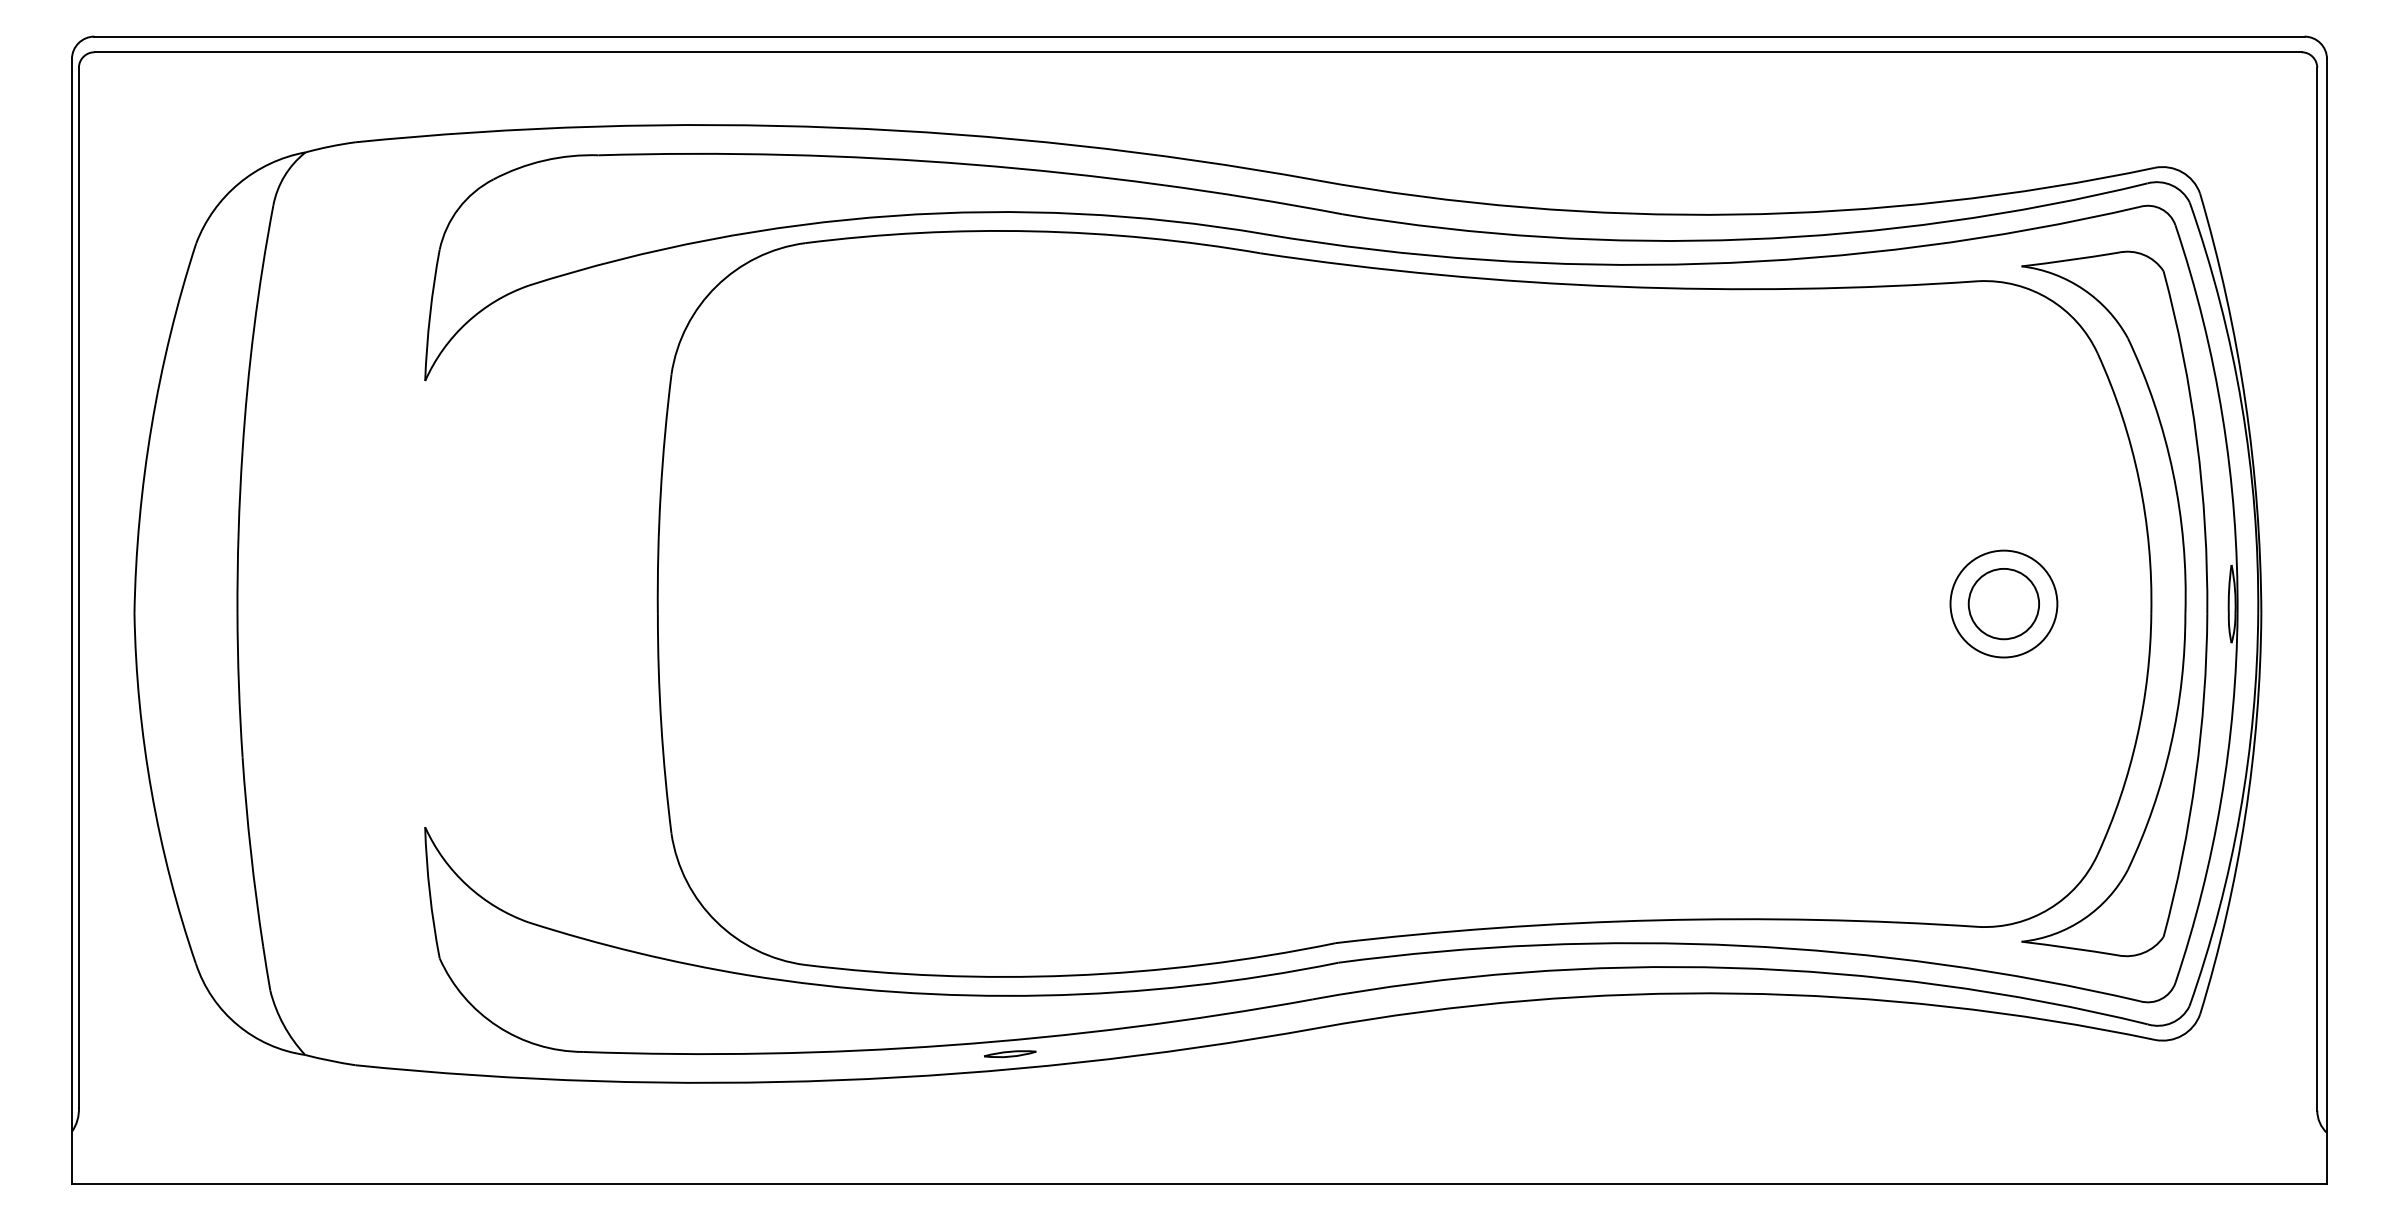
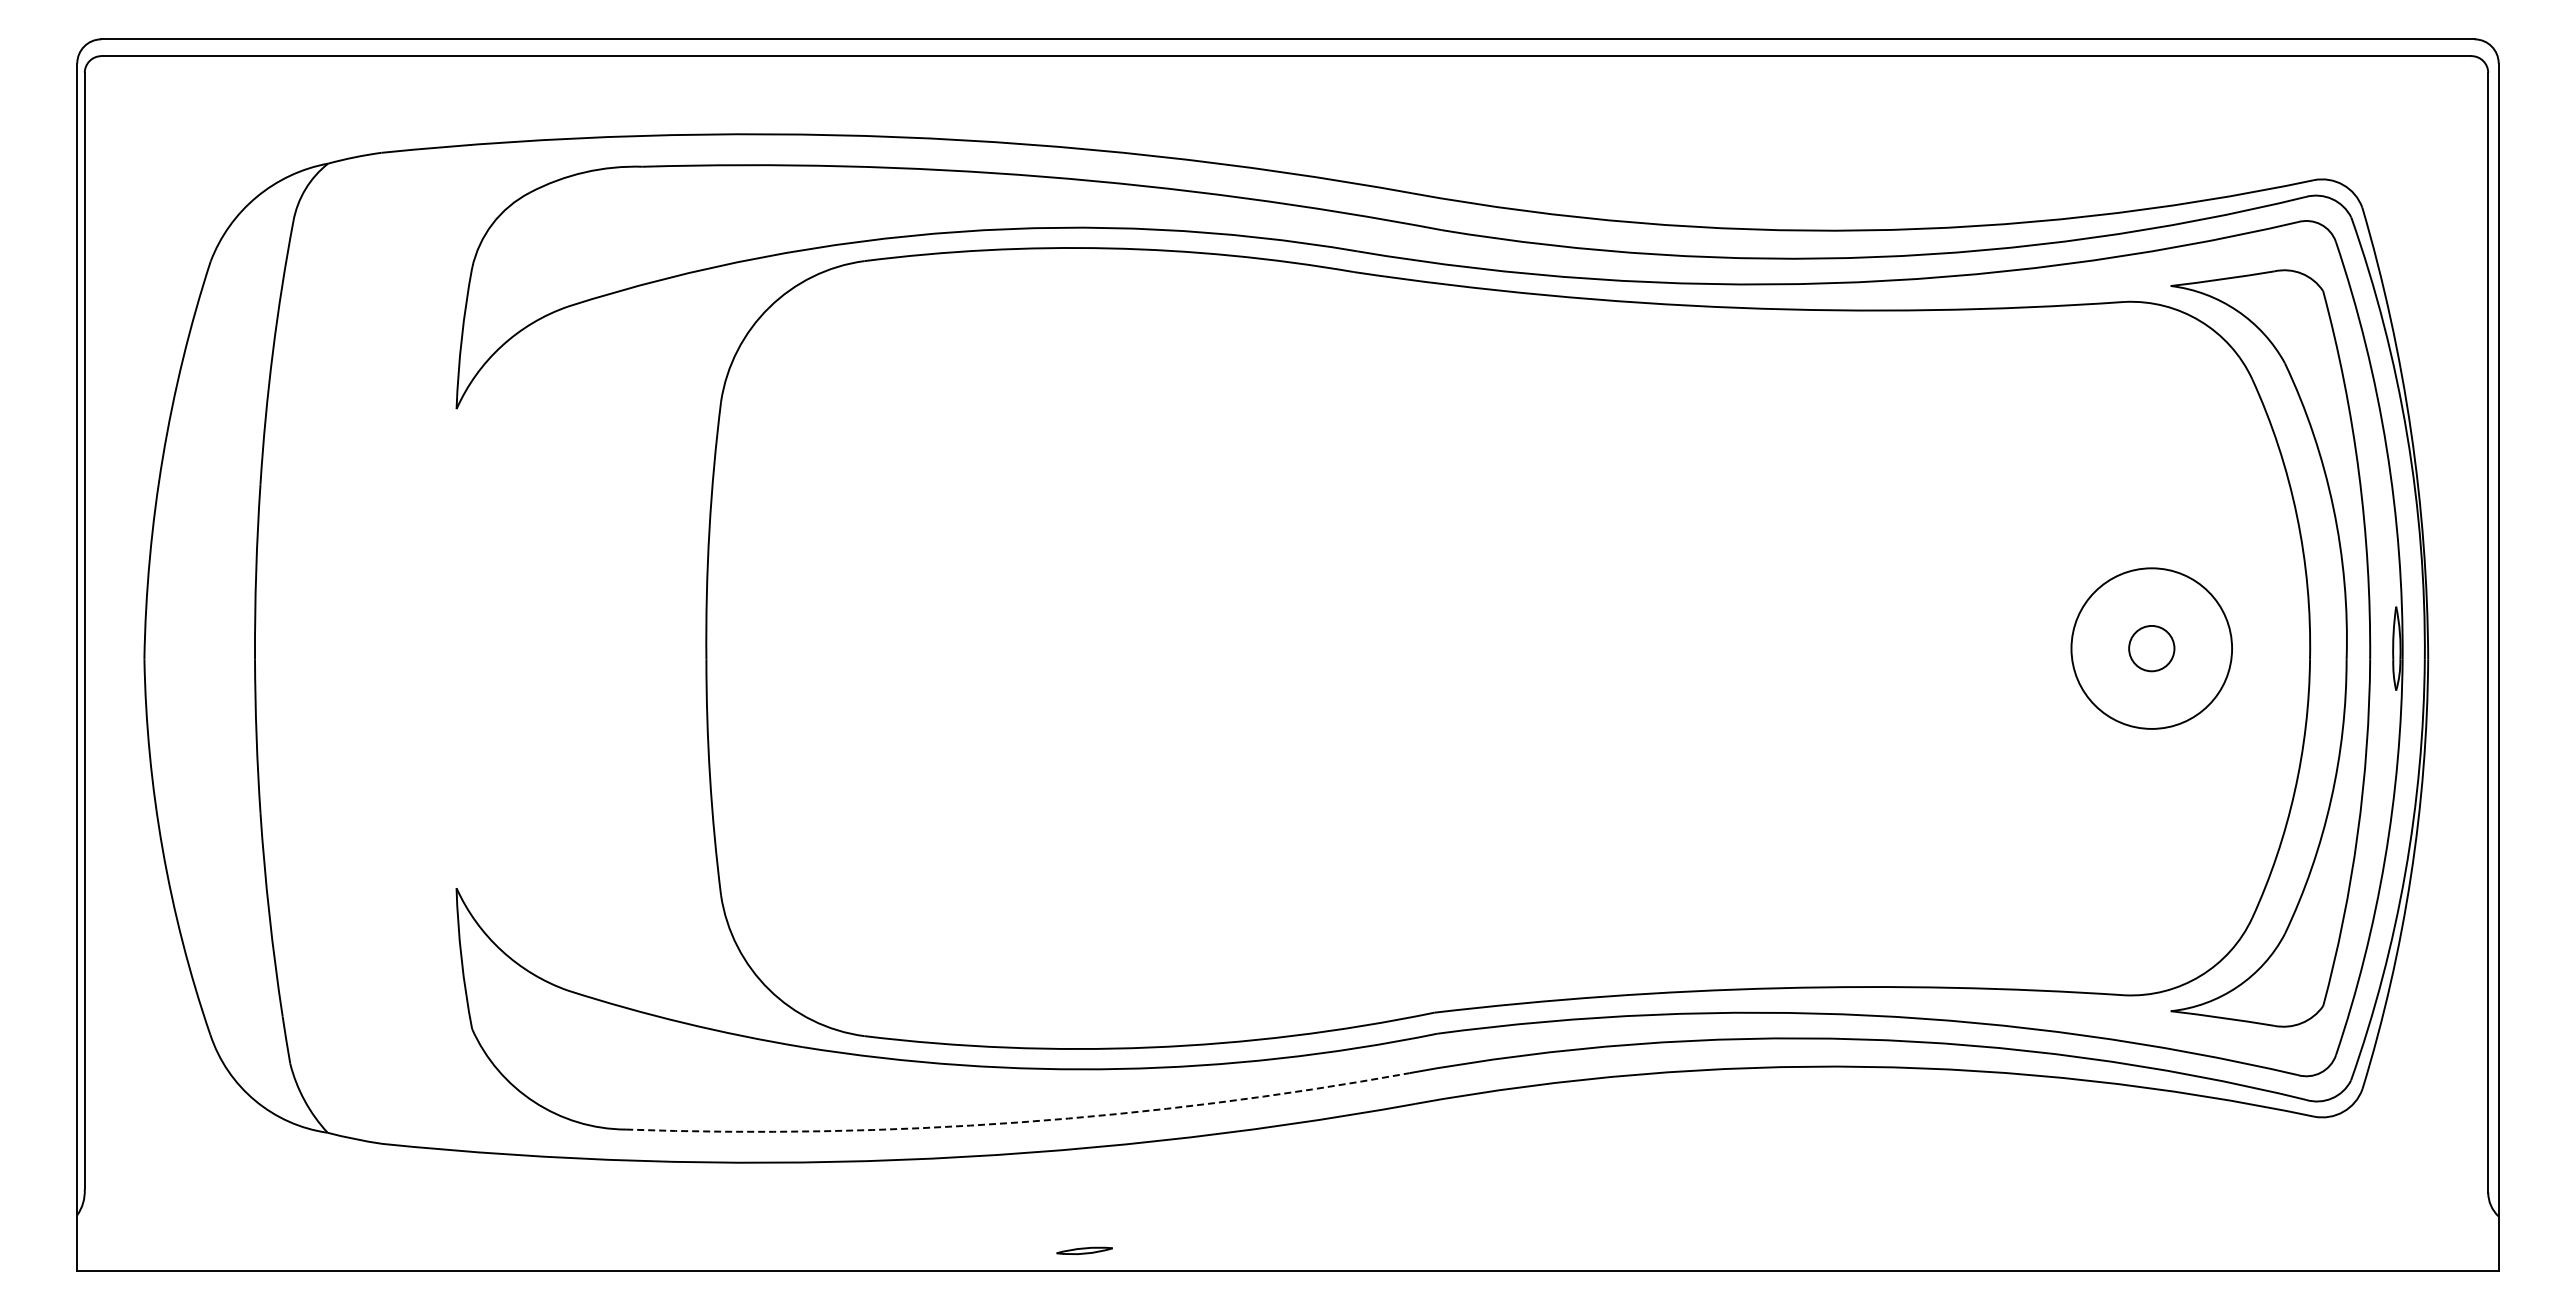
circle: (2003, 603) -> (2151, 648), size x0.6
circle: (2003, 603) -> (2151, 648), size x1.4
arc: (949, 1045) -> (1019, 1122), solid -> dashed
part: (1009, 1053) -> (1084, 1250), moved

